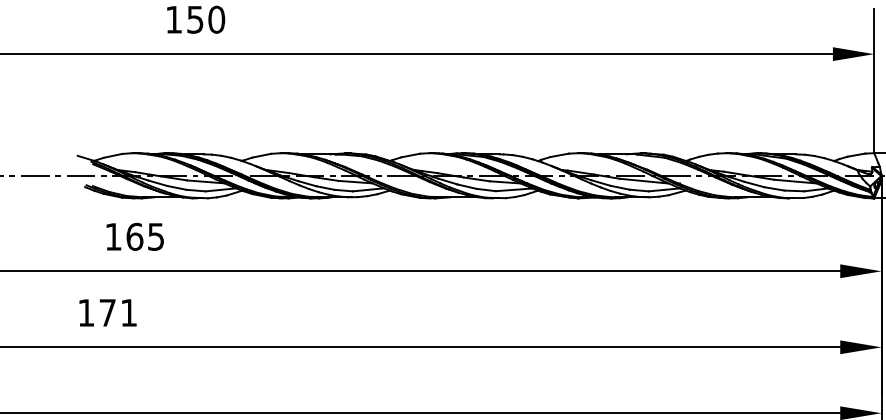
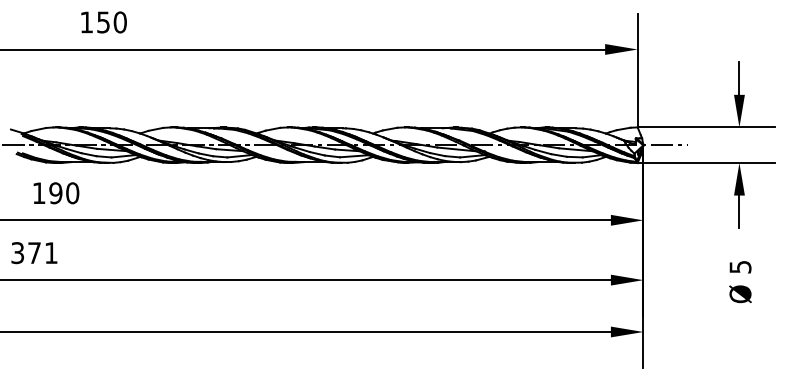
text: (145, 237) -> (64, 193), 165 -> 190
text: (86, 313) -> (17, 253), 171 -> 371

